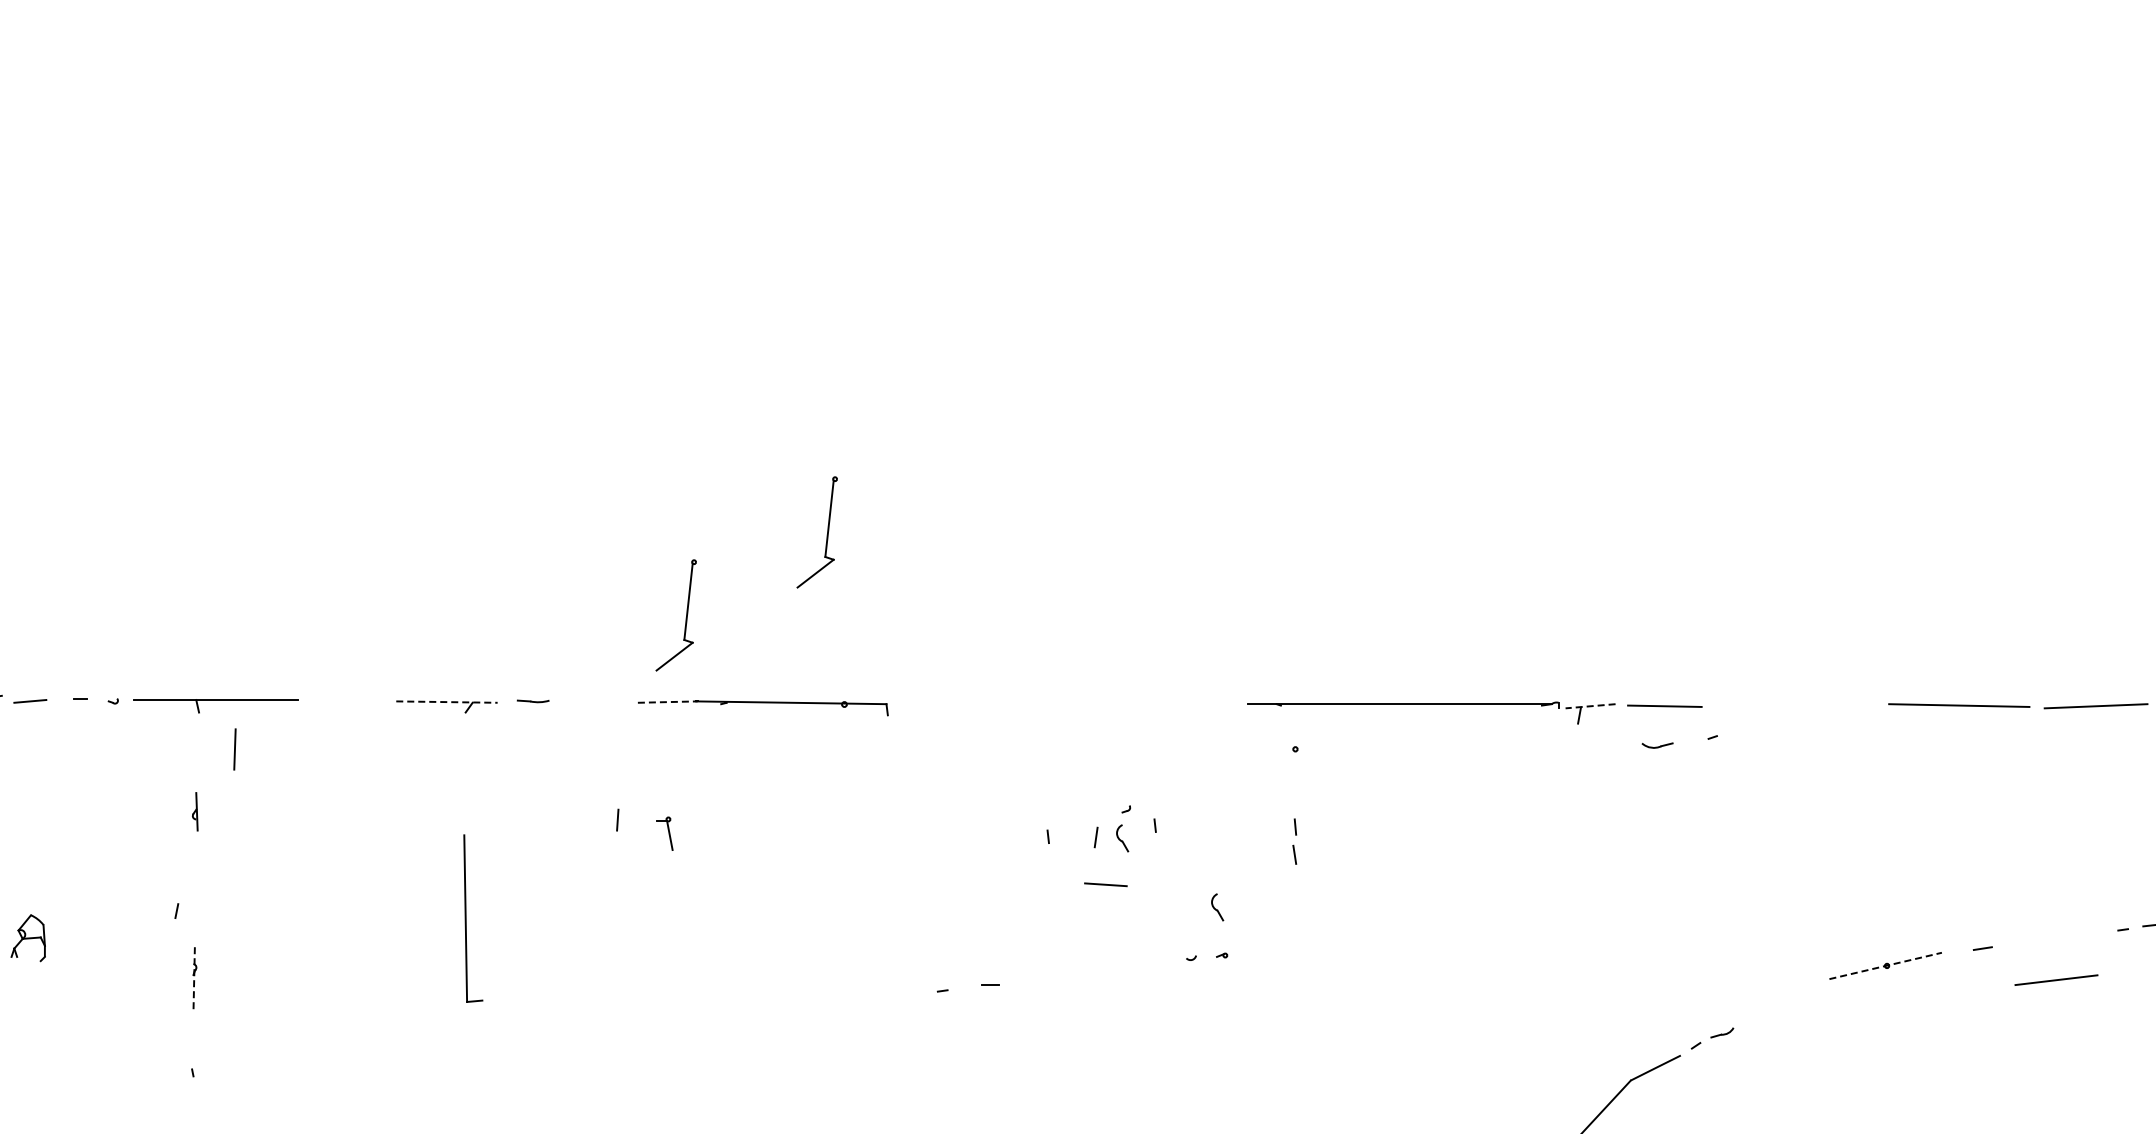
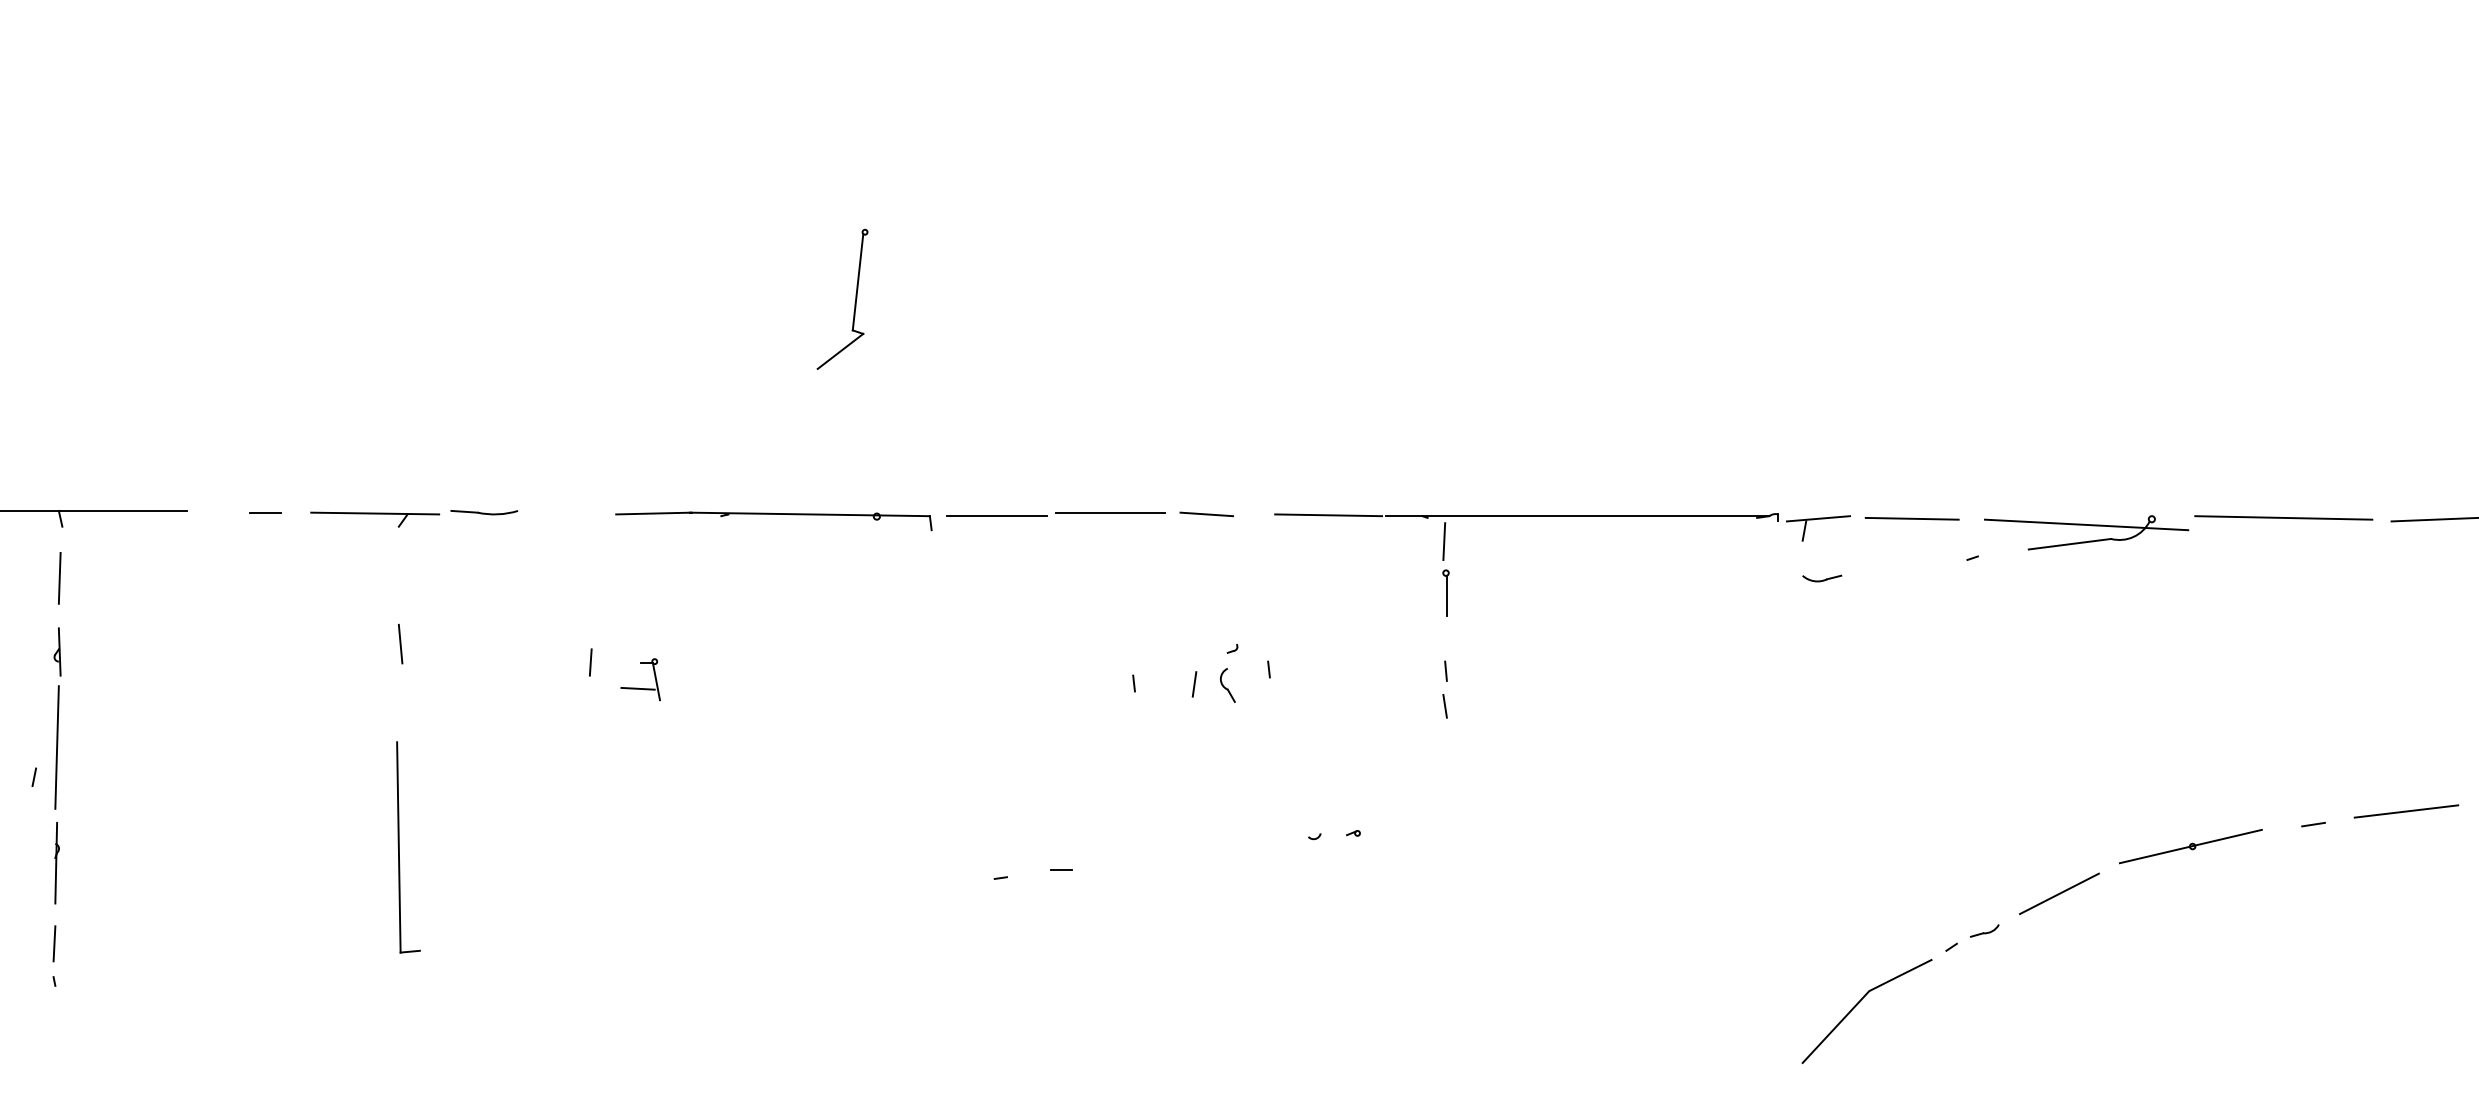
part: (685, 617) -> (676, 406), removed
line: (359, 701) -> (264, 512), added
part: (533, 701) -> (484, 512), size x1.67
line: (1029, 701) -> (1110, 512), added
line: (446, 702) -> (374, 514), dashed -> solid
line: (667, 702) -> (653, 514), dashed -> solid
line: (1202, 703) -> (1328, 515), added
line: (939, 704) -> (996, 516), added
line: (1590, 706) -> (1818, 519), dashed -> solid
part: (1802, 717) -> (2085, 532), added
line: (1293, 723) -> (1443, 540), added
part: (1657, 745) -> (1822, 578), moved
line: (234, 749) -> (59, 578), moved
line: (1296, 767) -> (1447, 596), added
line: (466, 805) -> (399, 644), added
line: (655, 840) -> (638, 688), added
line: (1105, 884) -> (1206, 514), moved
line: (194, 887) -> (56, 747), added
part: (1217, 907) -> (1347, 772), removed
part: (466, 918) -> (399, 847), moved
line: (1885, 965) -> (2190, 845), dashed -> solid
line: (194, 979) -> (56, 863), dashed -> solid
line: (2056, 979) -> (2406, 810), moved
line: (1781, 1003) -> (2059, 893), added
line: (192, 1042) -> (54, 943), added

